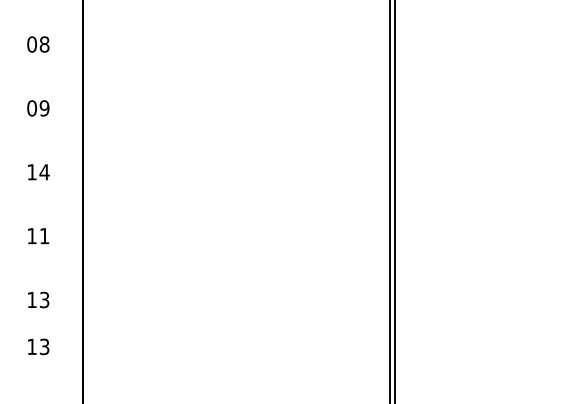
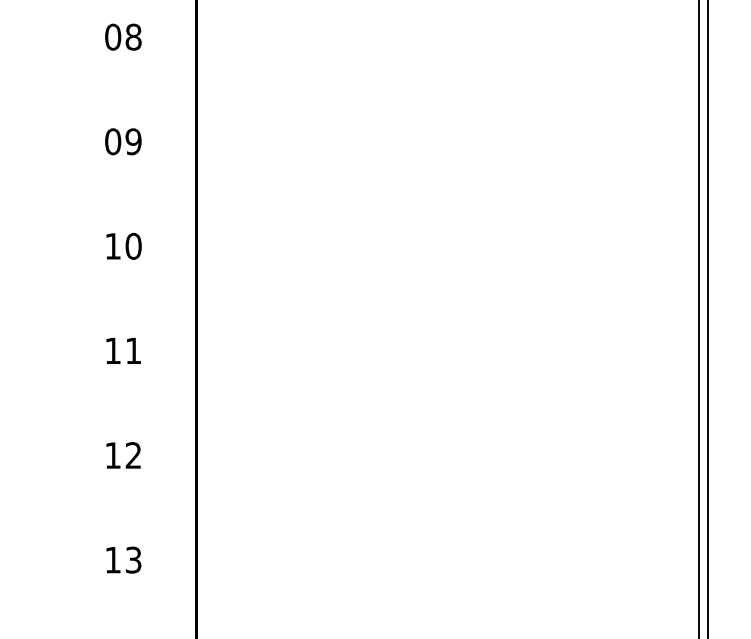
text: (44, 172) -> (133, 246), 14 -> 10
text: (44, 300) -> (133, 456), 13 -> 12
text: (38, 346) -> (123, 559), moved

